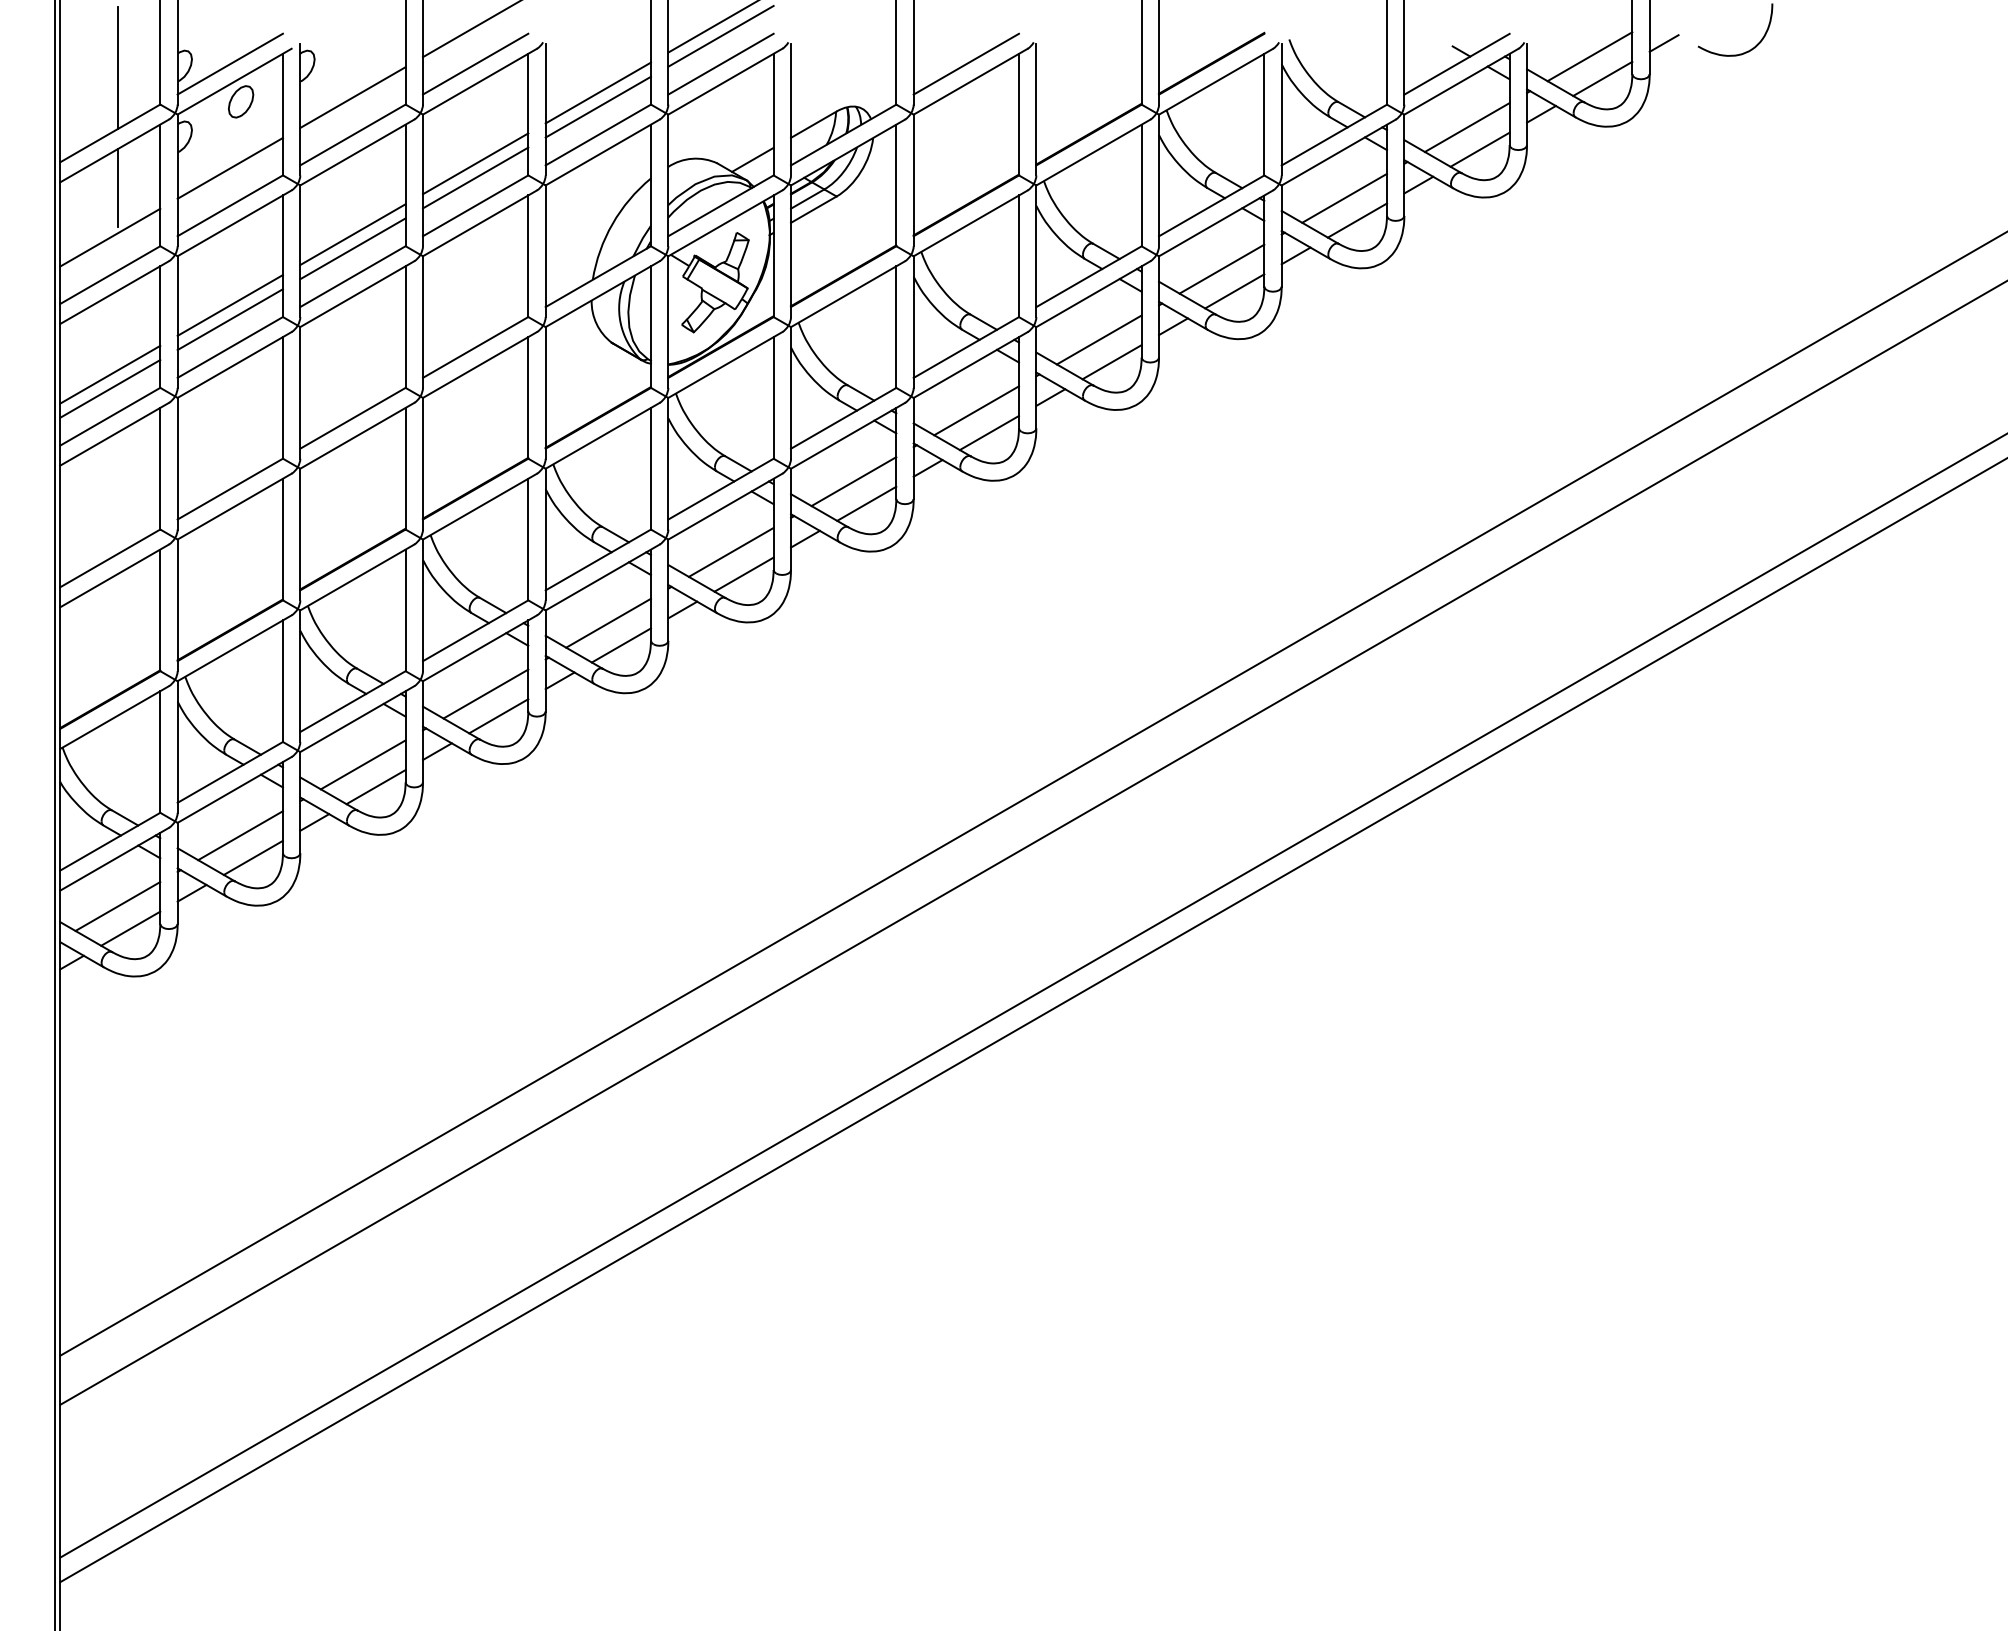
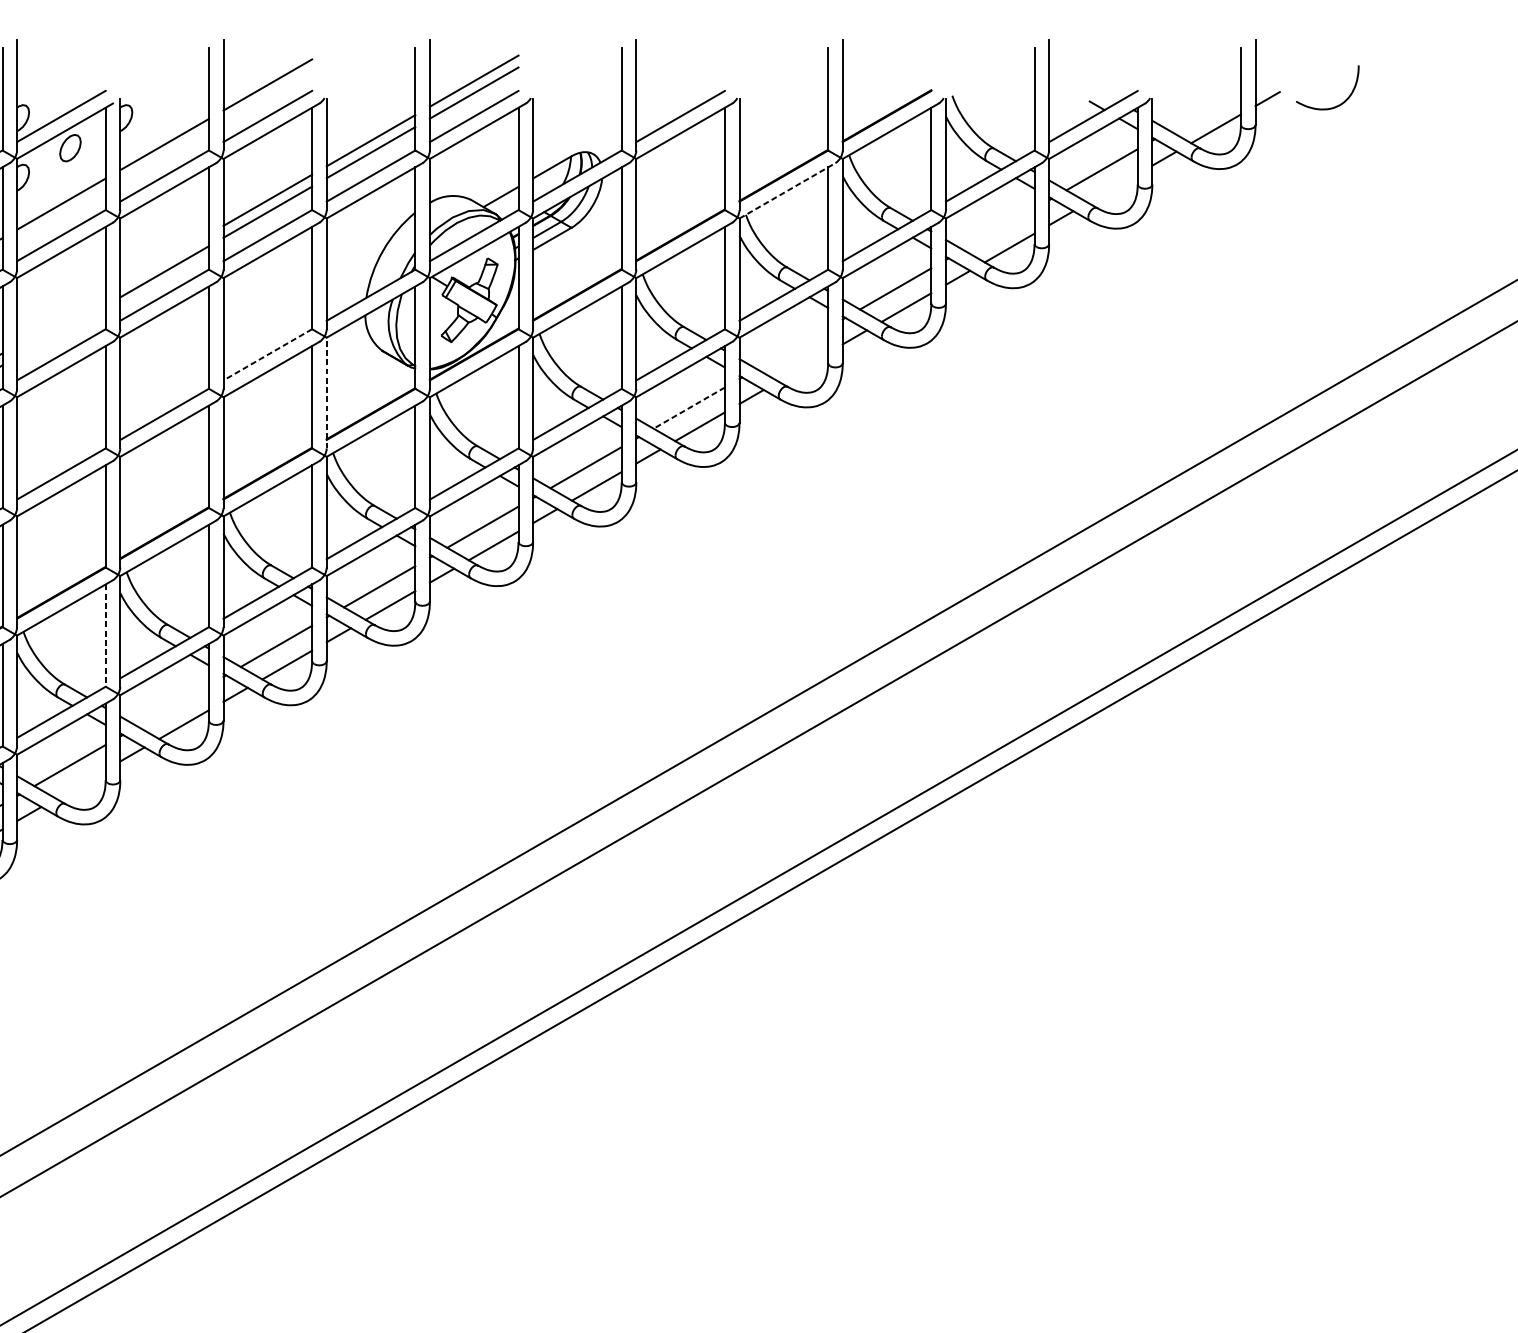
line: (1589, 56) -> (1204, 110), removed
line: (1479, 149) -> (1112, 188), removed
line: (1093, 152) -> (787, 190), solid -> dashed
line: (1344, 197) -> (998, 228), removed
line: (352, 234) -> (164, 259), removed
line: (229, 305) -> (60, 319), removed
line: (229, 319) -> (60, 331), removed
line: (1098, 339) -> (791, 348), removed
line: (475, 347) -> (267, 354), solid -> dashed
line: (1111, 362) -> (802, 367), removed
line: (545, 392) -> (326, 392), solid -> dashed
line: (976, 410) -> (689, 407), solid -> dashed
line: (282, 681) -> (105, 635), solid -> dashed
line: (362, 764) -> (172, 705), removed
line: (252, 857) -> (80, 783), removed

